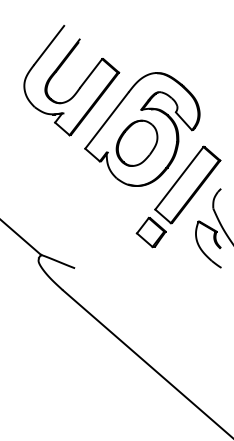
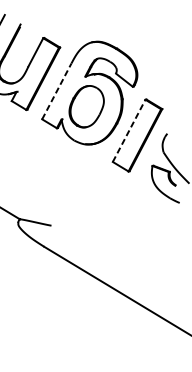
line: (107, 120) -> (57, 91), solid -> dashed
line: (179, 177) -> (129, 130), solid -> dashed
part: (150, 232) -> (112, 182), removed

